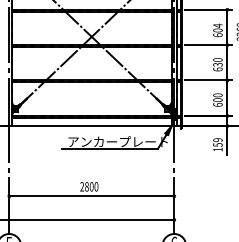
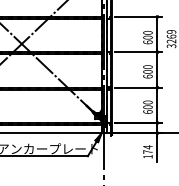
text: (217, 25) -> (147, 32), 604 -> 600
text: (217, 64) -> (147, 71), 630 -> 600
text: (217, 142) -> (147, 149), 159 -> 174

